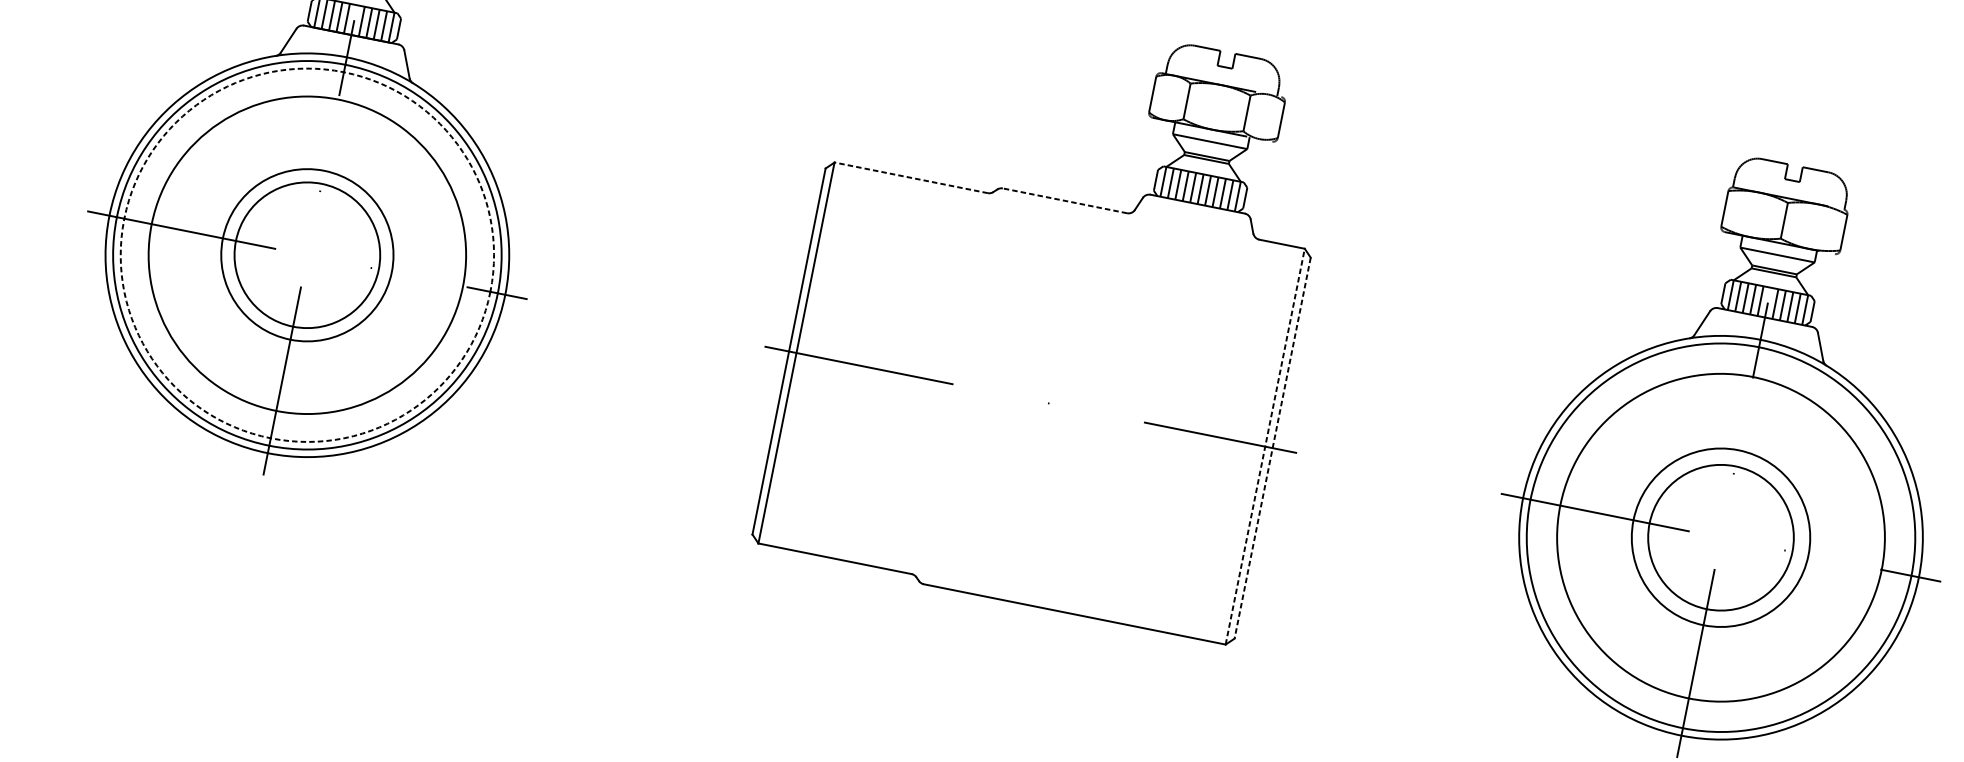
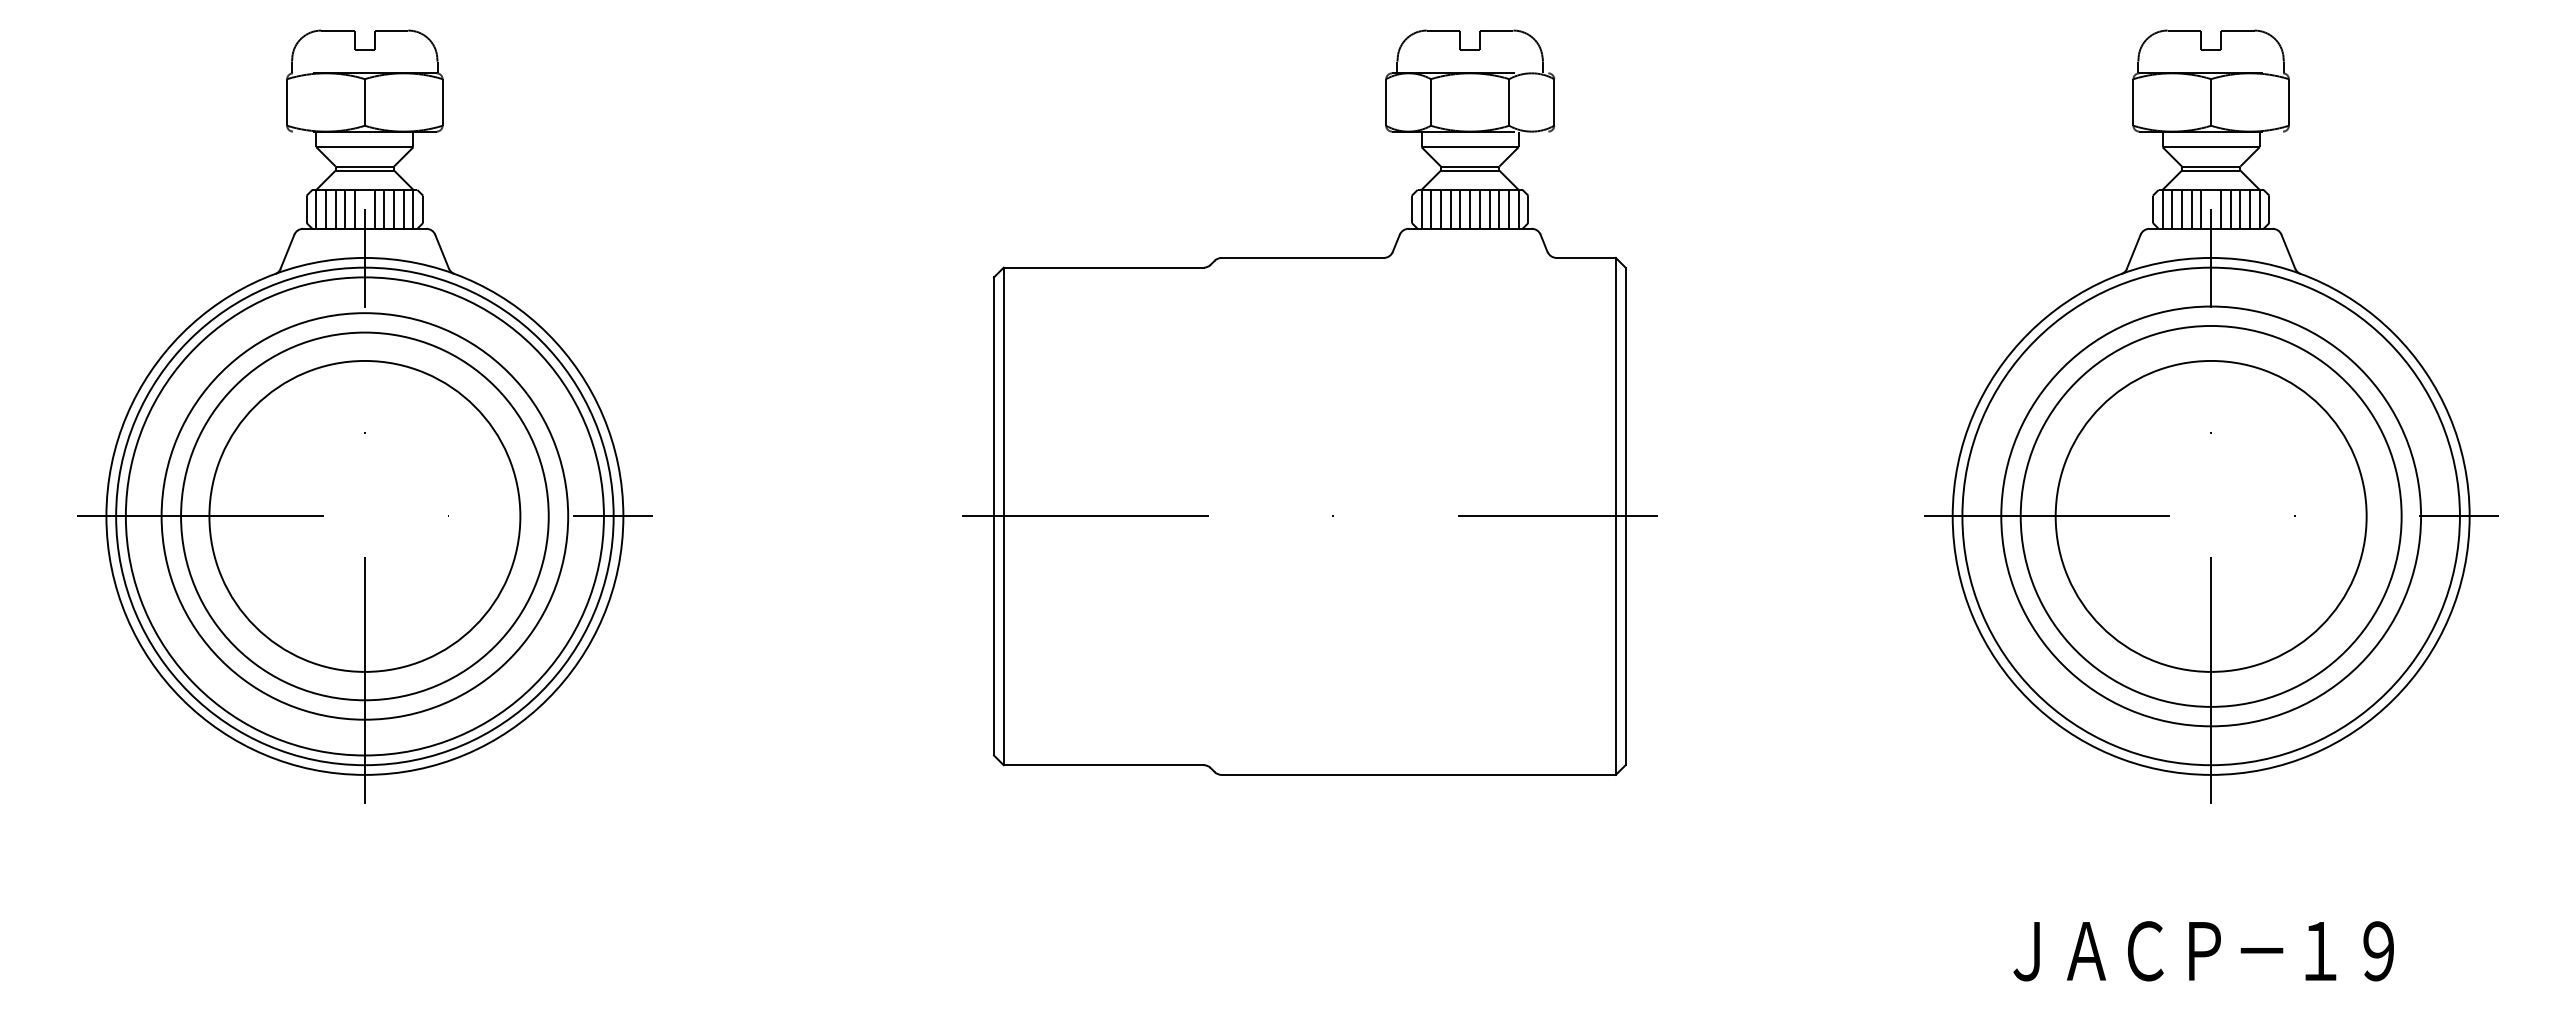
line: (910, 177) -> (1103, 267), dashed -> solid
line: (1064, 200) -> (1302, 257), dashed -> solid
circle: (307, 254) -> (364, 515), size x1.67
circle: (307, 255) -> (364, 516), dashed -> solid
circle: (307, 255) -> (364, 516), size x1.67
line: (1265, 445) -> (1615, 515), dashed -> solid
line: (1272, 448) -> (1625, 516), dashed -> solid
circle: (1720, 536) -> (2210, 515), size x1.67
circle: (1720, 536) -> (2210, 515), size x1.67

